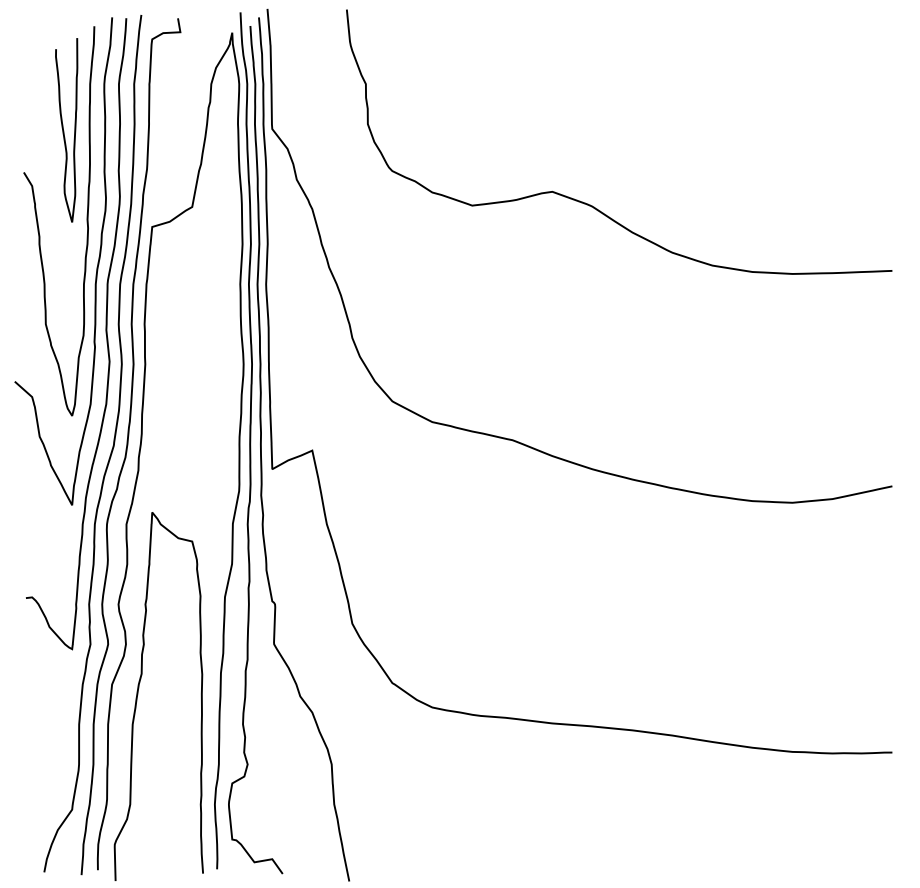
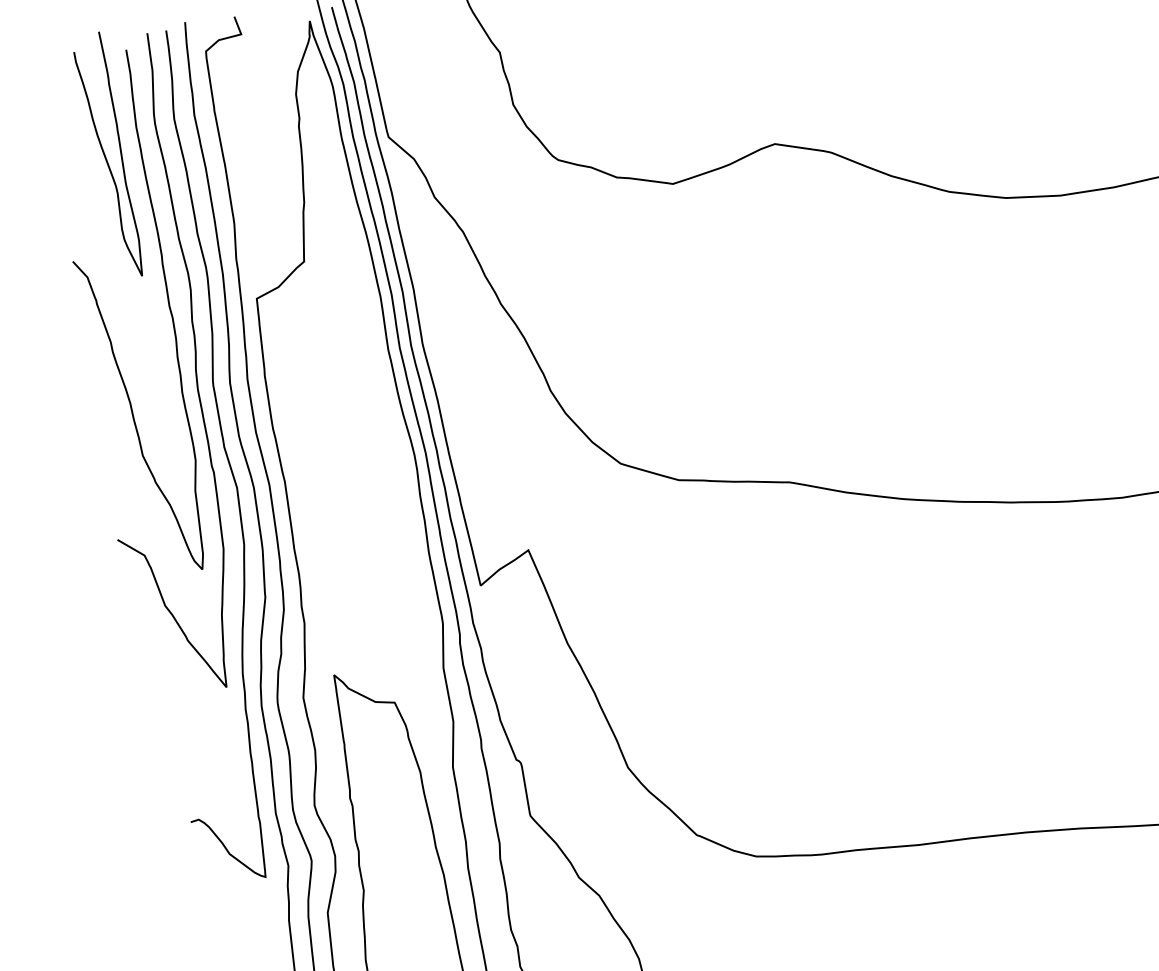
curve: (64, 130) -> (107, 157), moved

